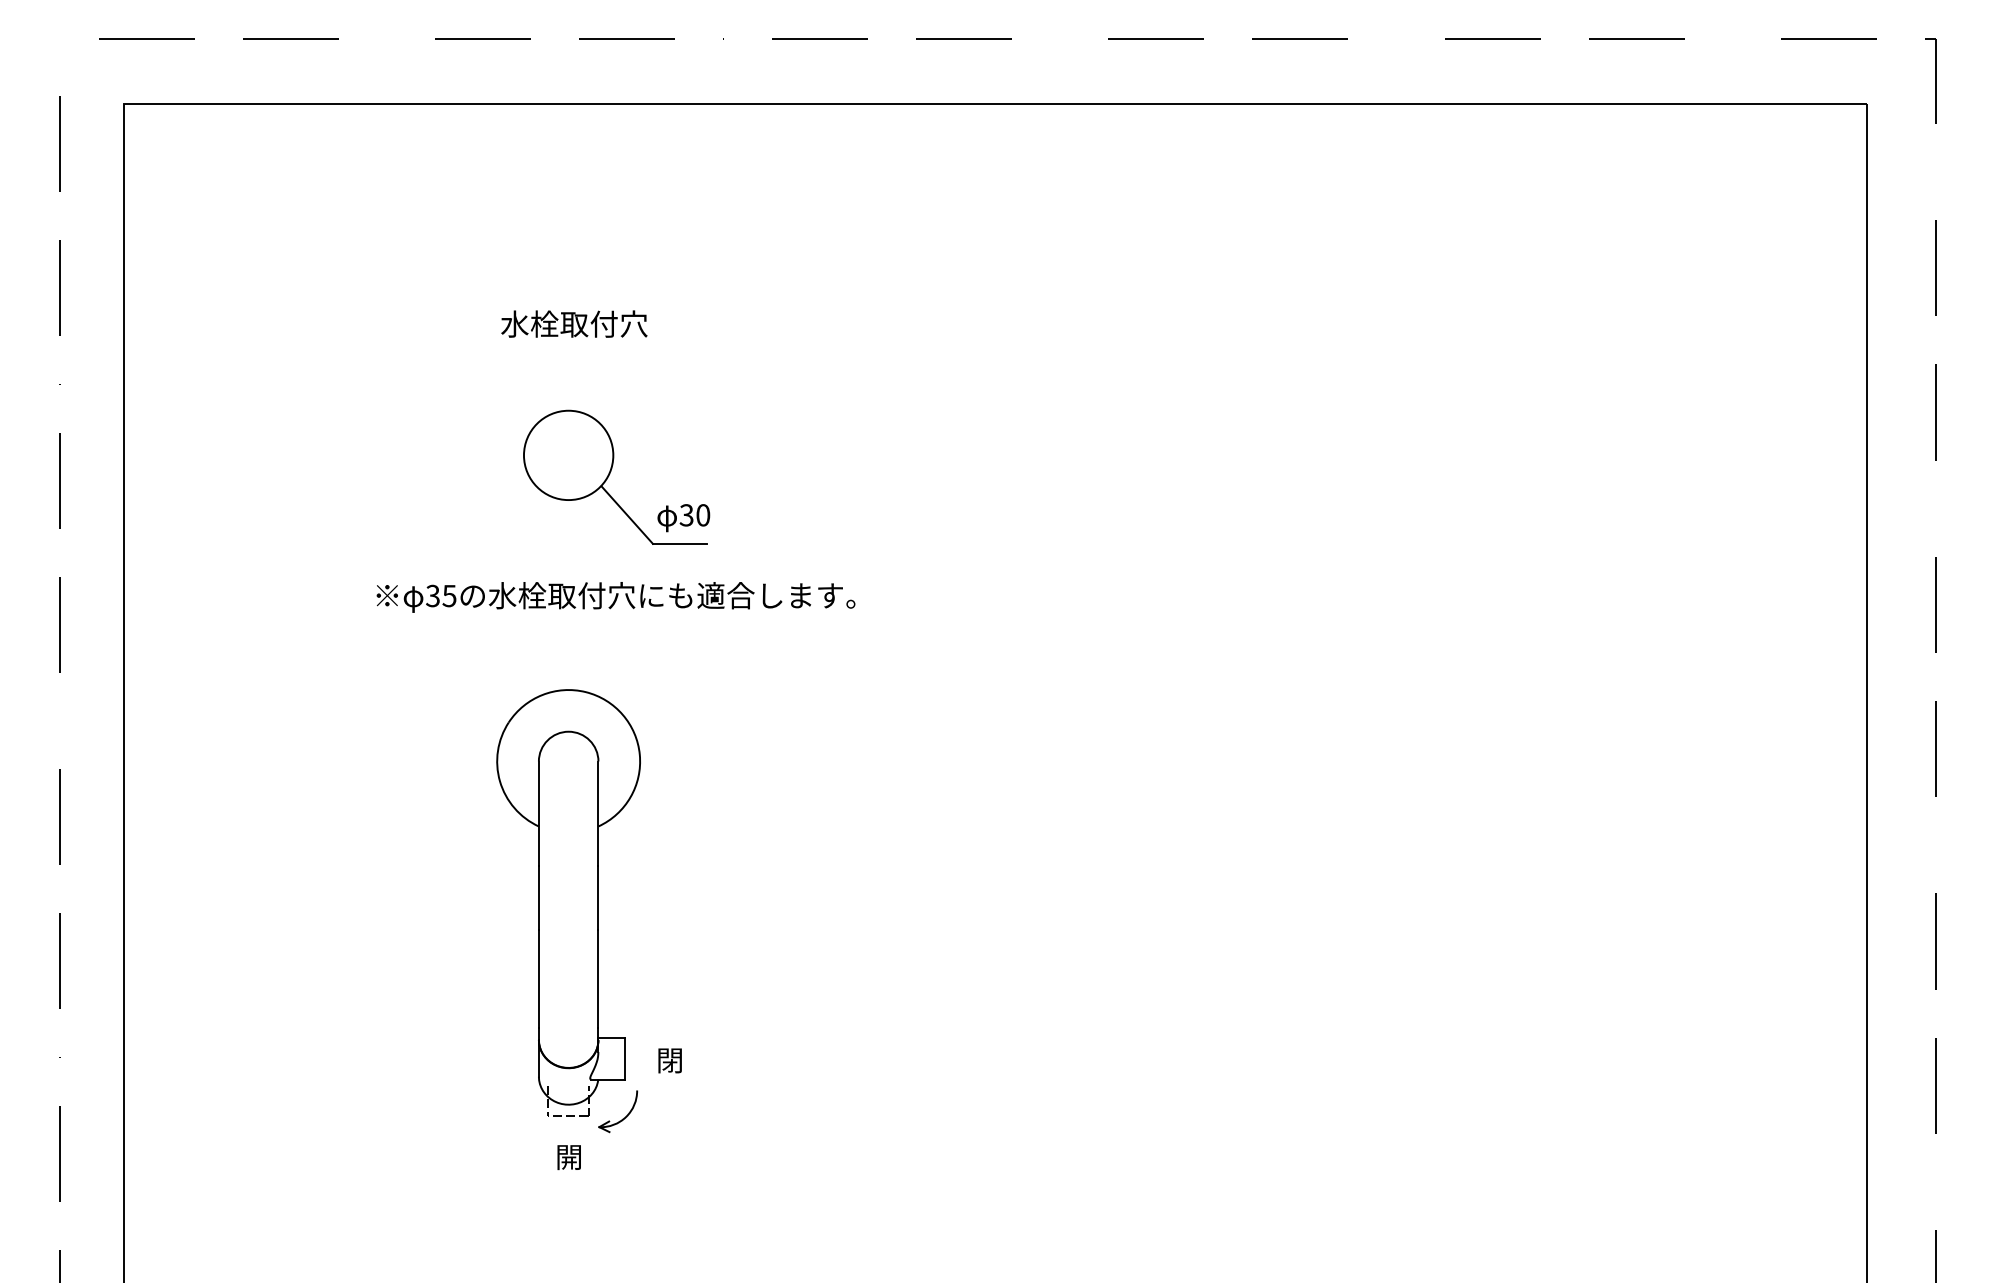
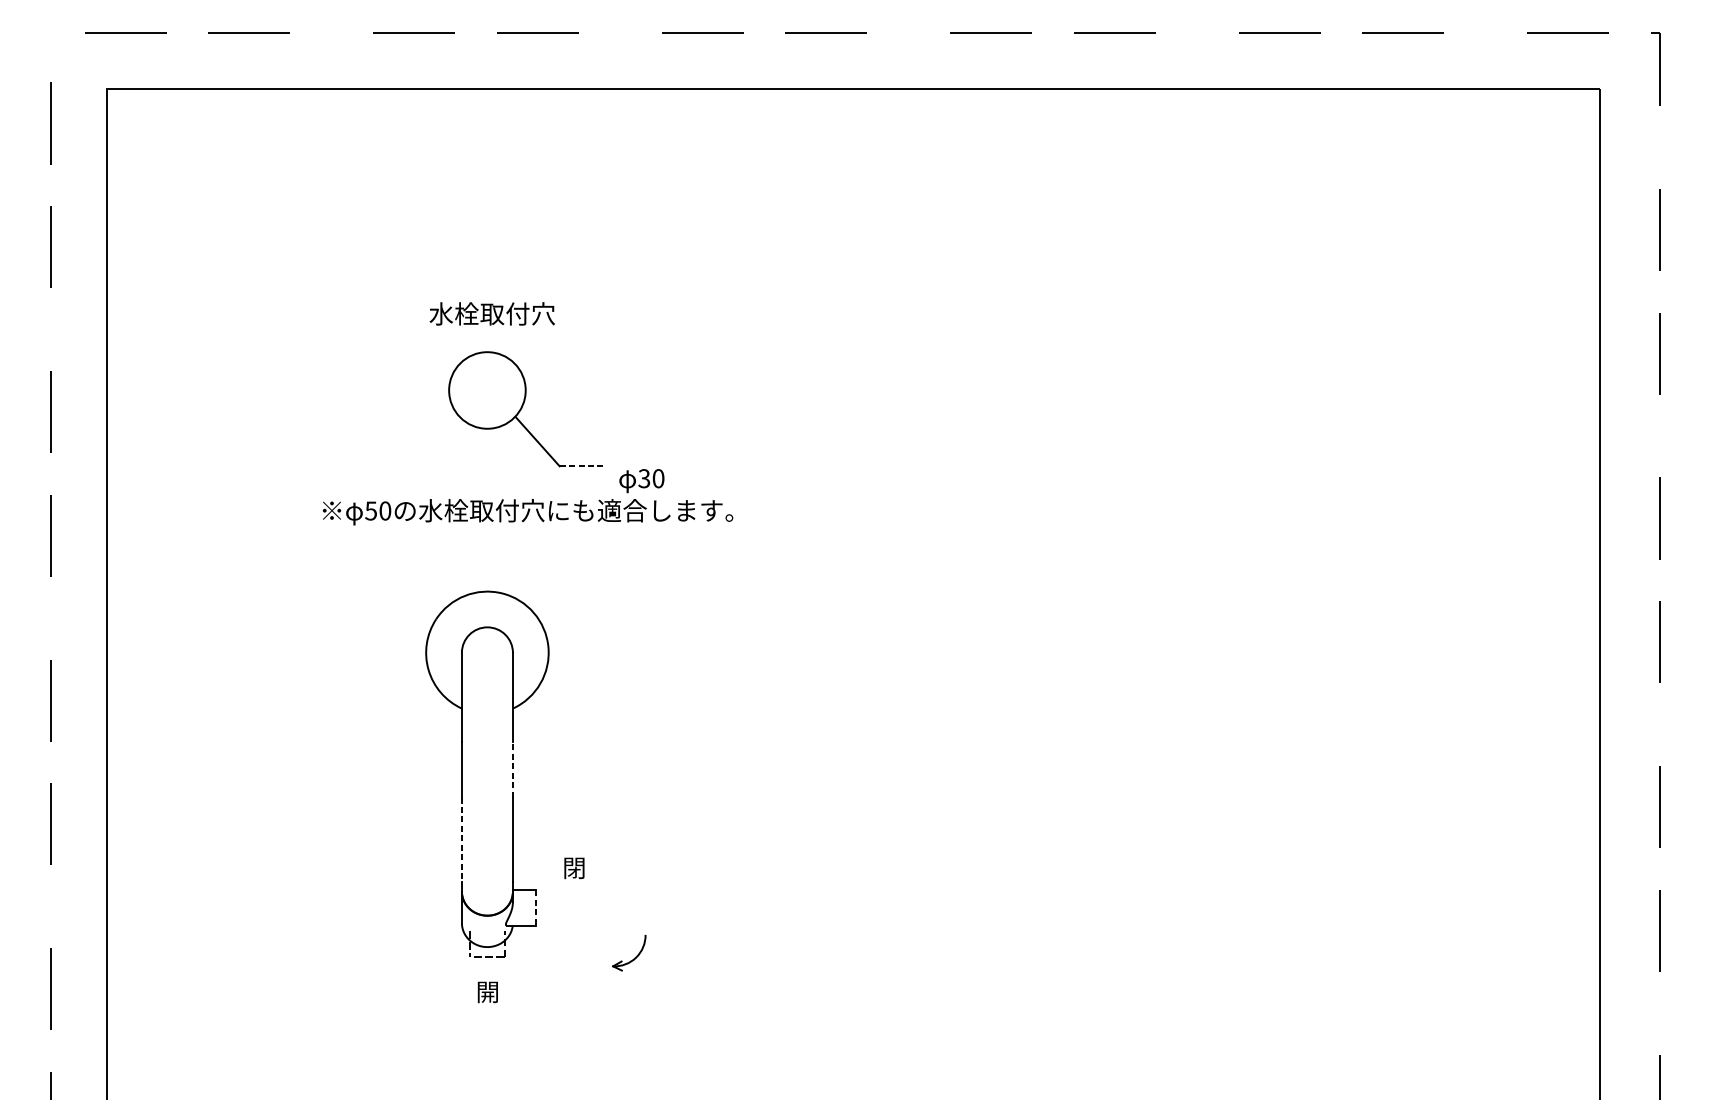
text: (574, 323) -> (492, 313), moved
text: (683, 518) -> (641, 481), moved
line: (680, 543) -> (583, 465), solid -> dashed
text: (441, 595) -> (378, 510), 35 -> 50
line: (598, 897) -> (513, 769), solid -> dashed
line: (538, 979) -> (461, 839), solid -> dashed
line: (625, 1059) -> (536, 908), solid -> dashed
text: (669, 1060) -> (573, 868), moved
part: (622, 1118) -> (633, 958), moved

